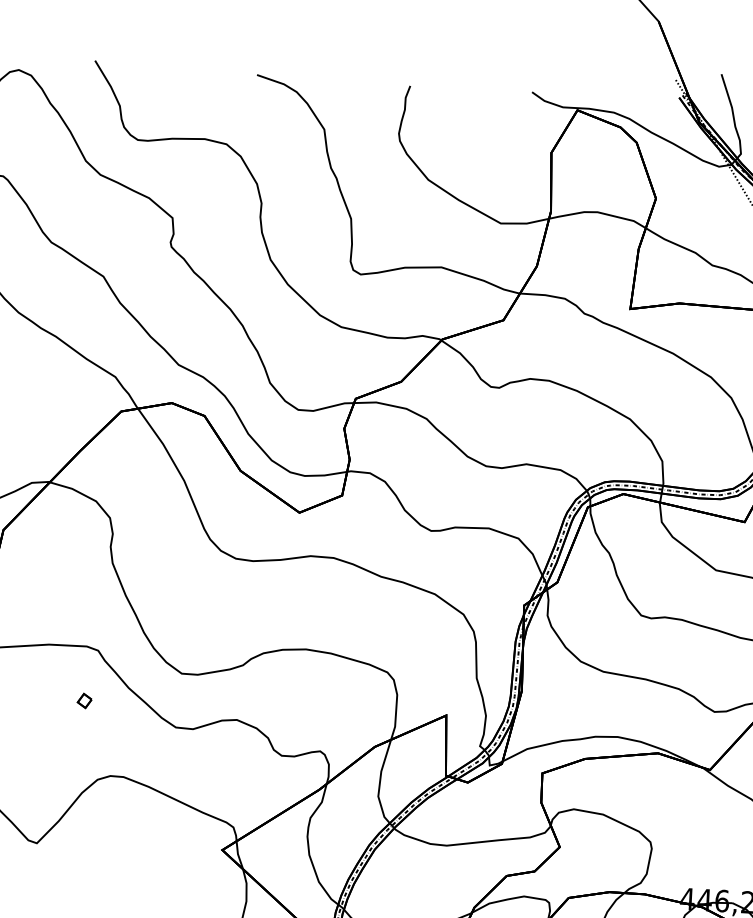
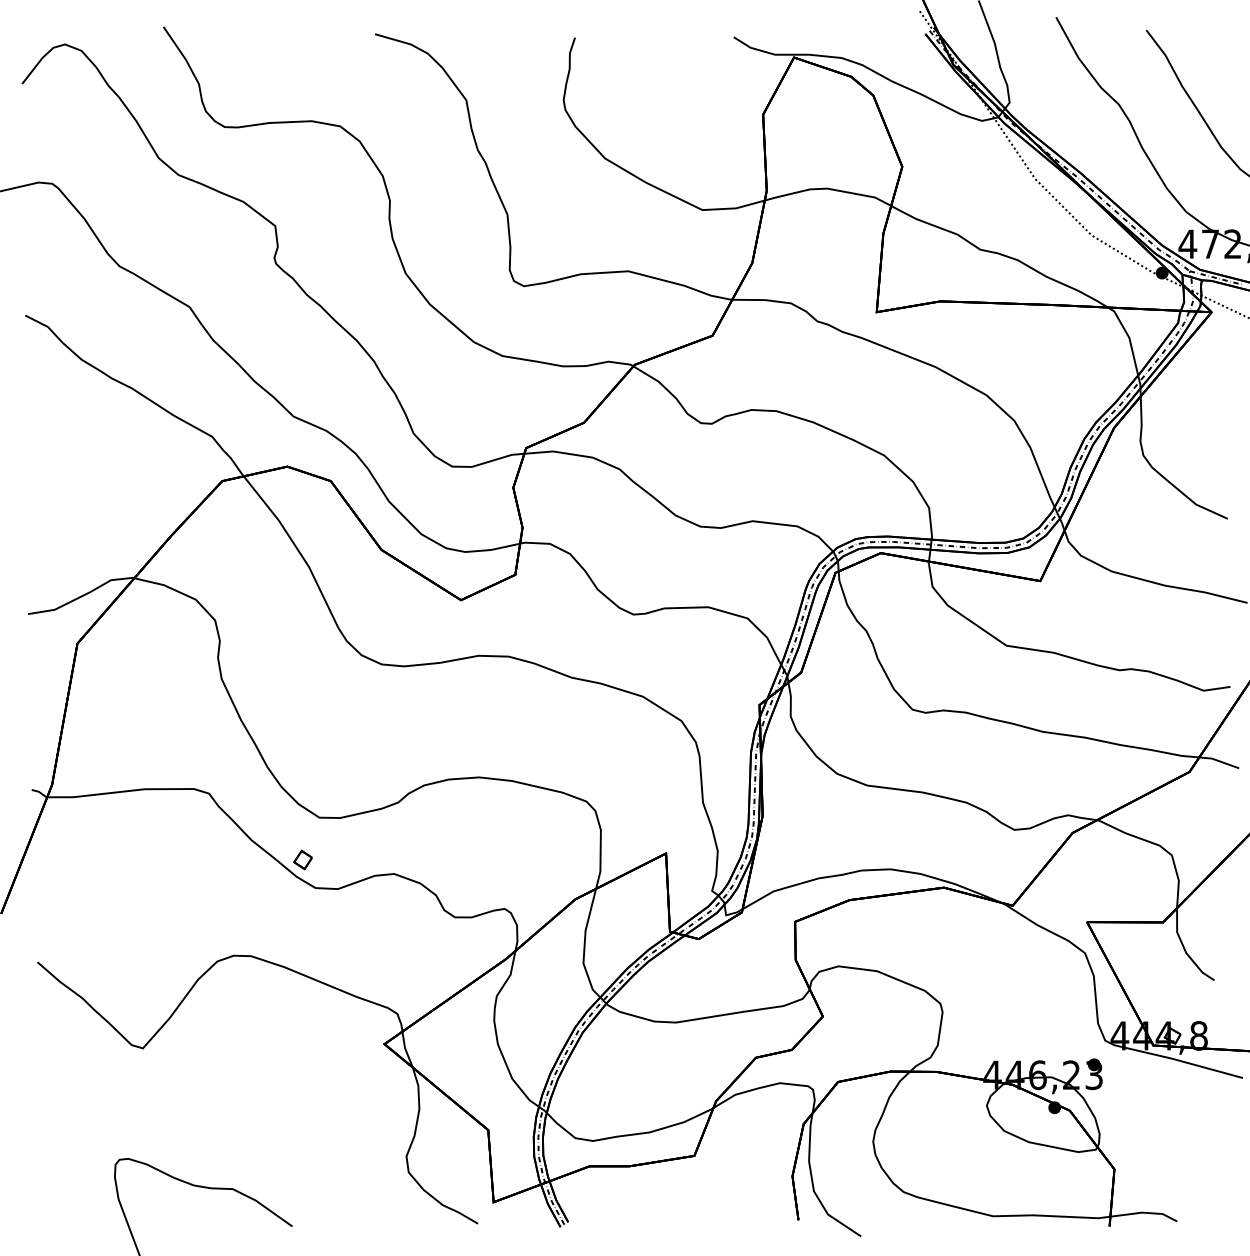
part: (84, 700) -> (302, 859), moved

